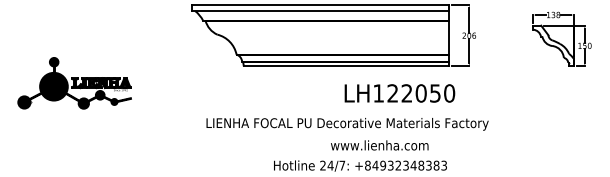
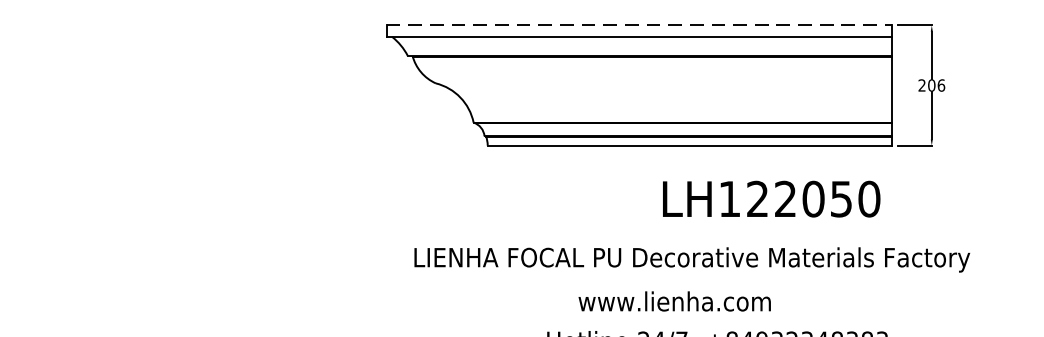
line: (321, 5) -> (640, 25), solid -> dashed
part: (74, 83) -> (154, 179), removed
text: (399, 93) -> (770, 199), moved
text: (379, 145) -> (674, 301), moved

